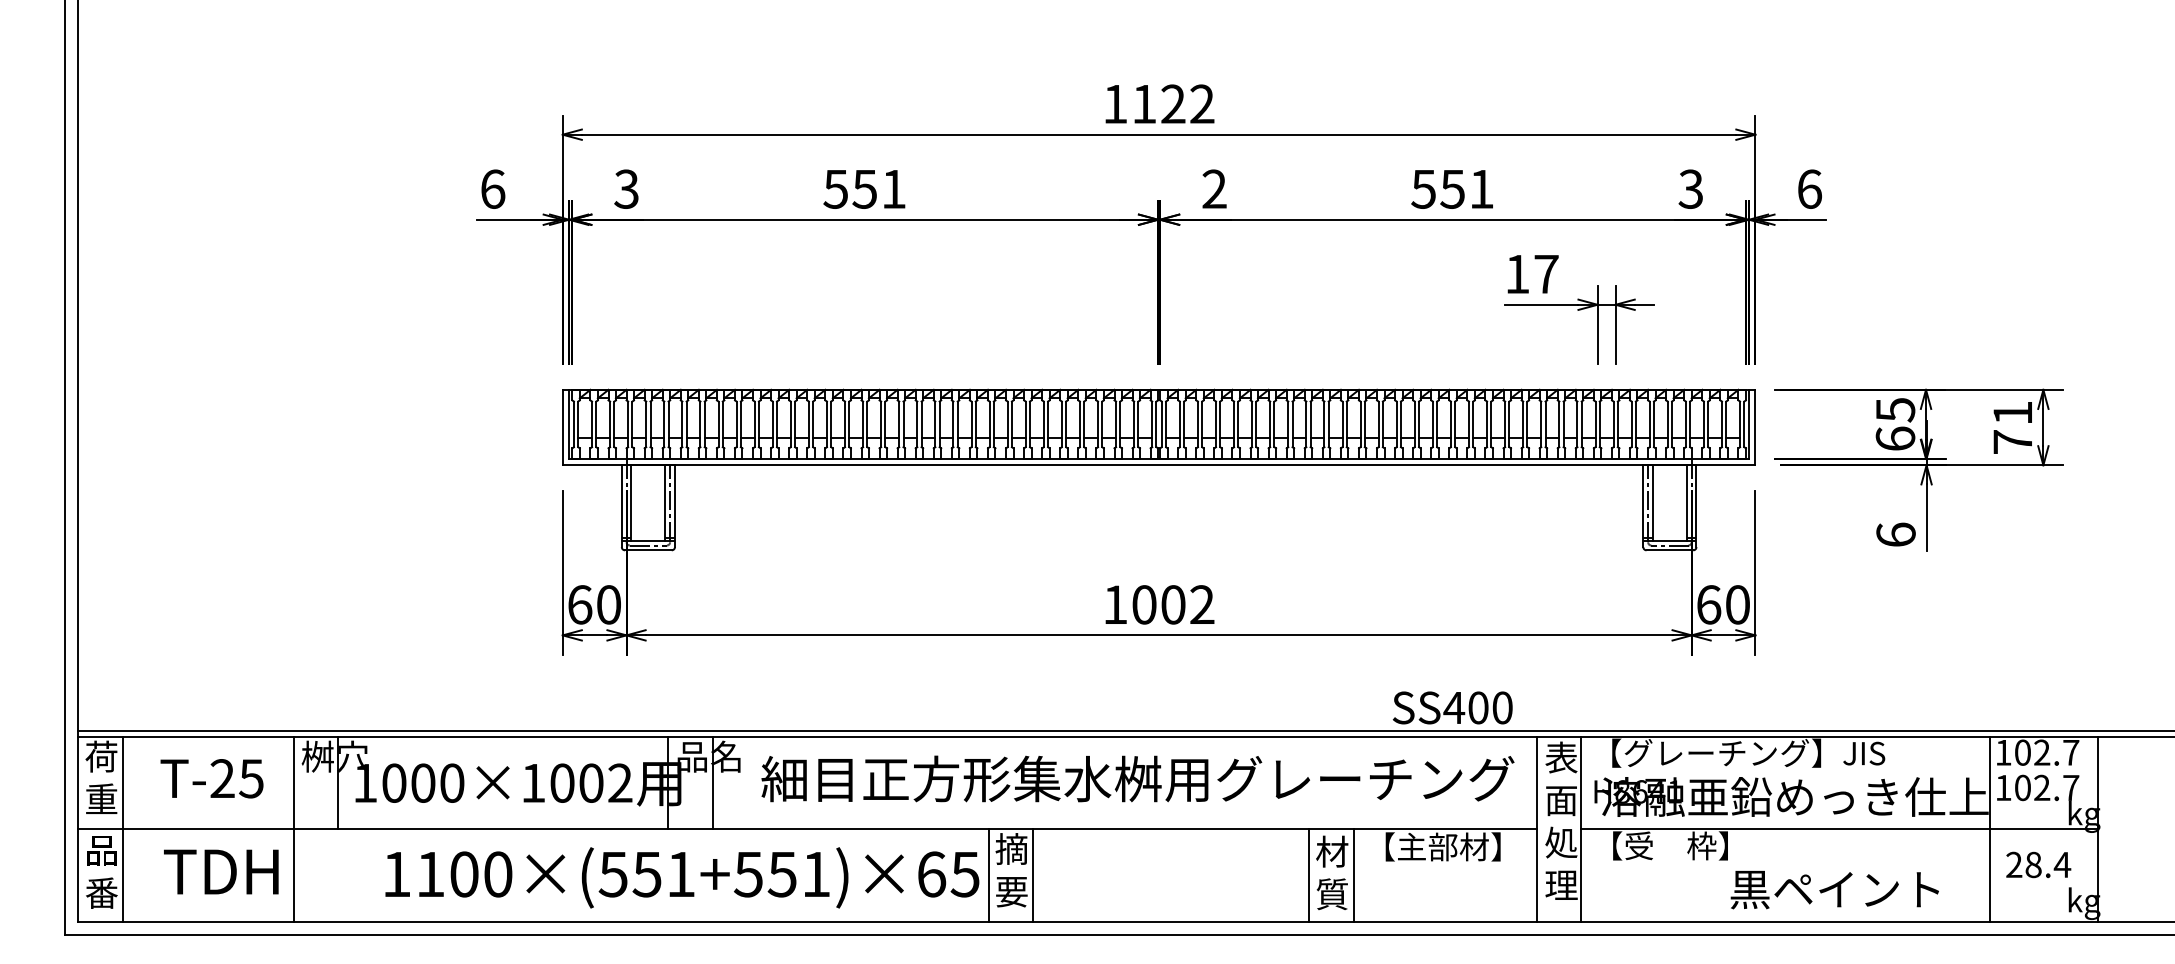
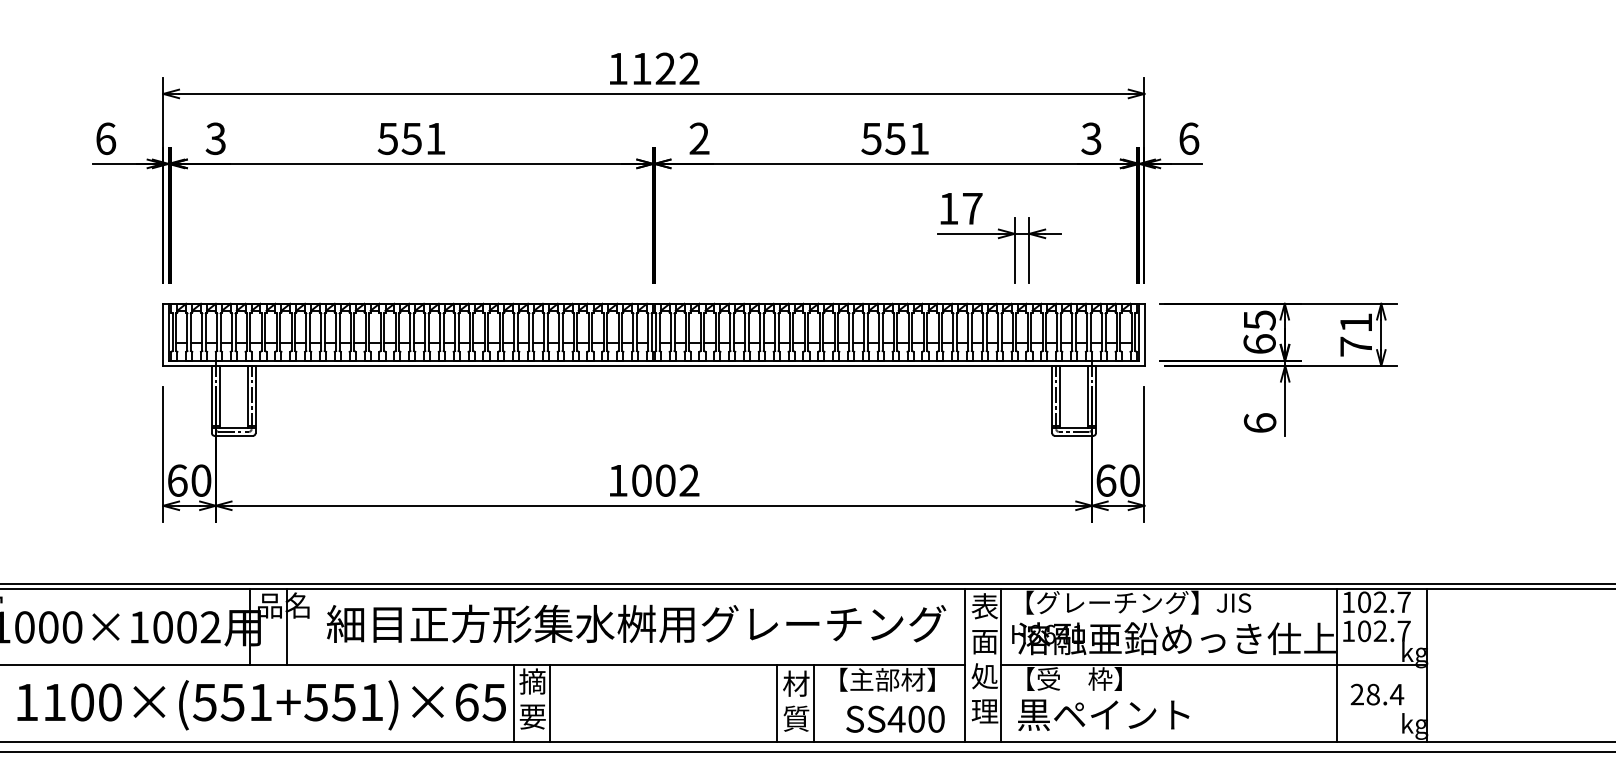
text: (1452, 707) -> (895, 718), moved
text: (1834, 890) -> (1103, 715), moved

